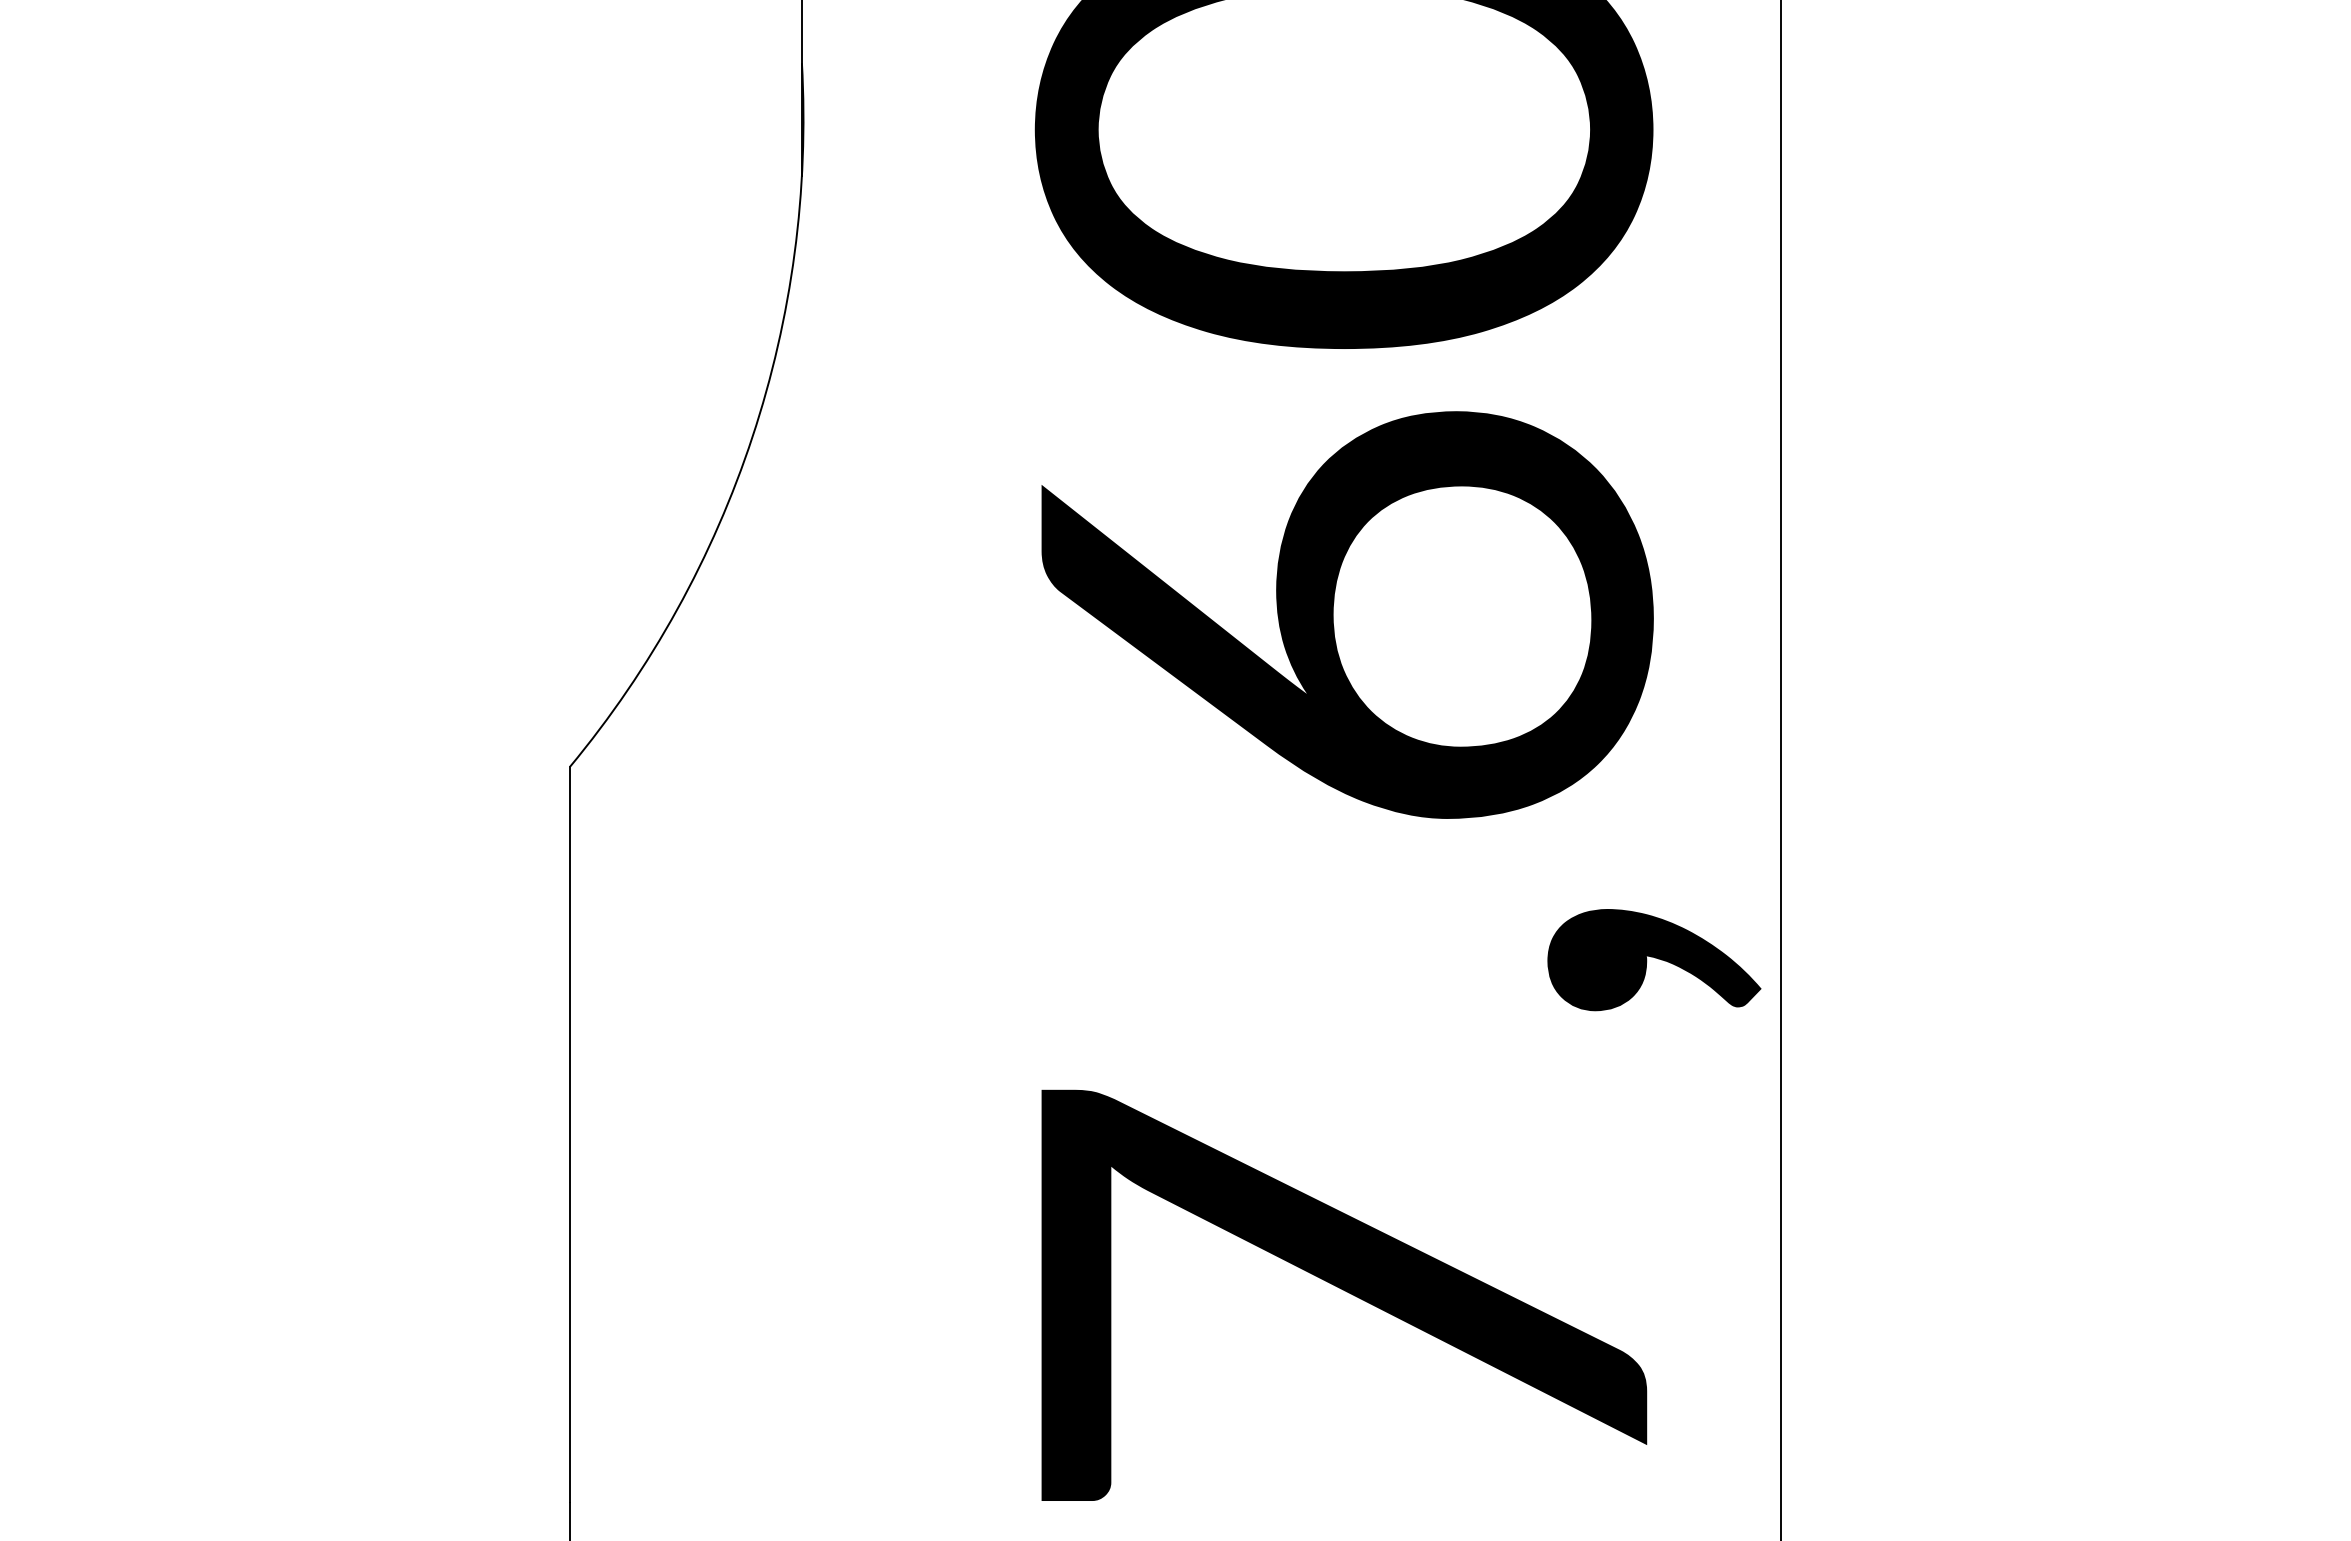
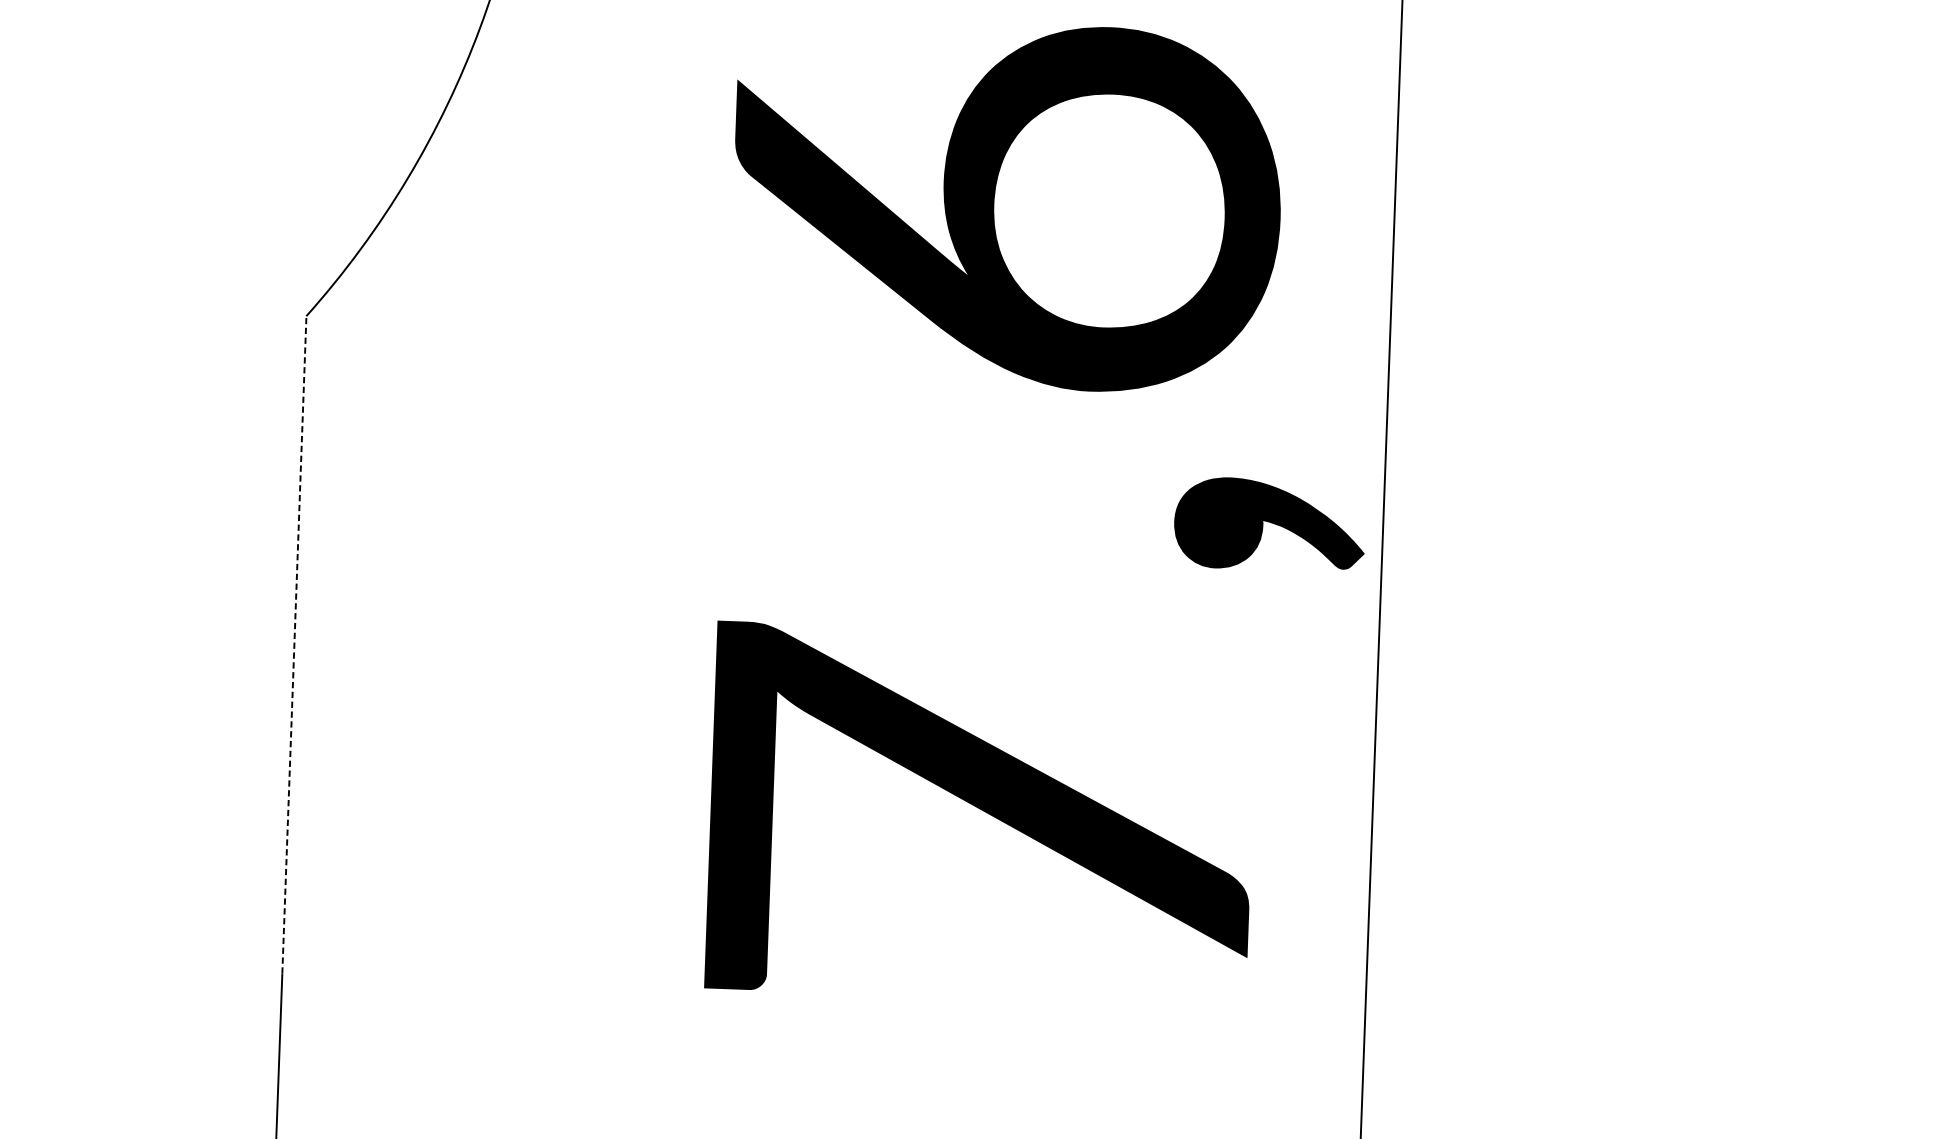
line: (570, 1133) -> (294, 644), solid -> dashed

